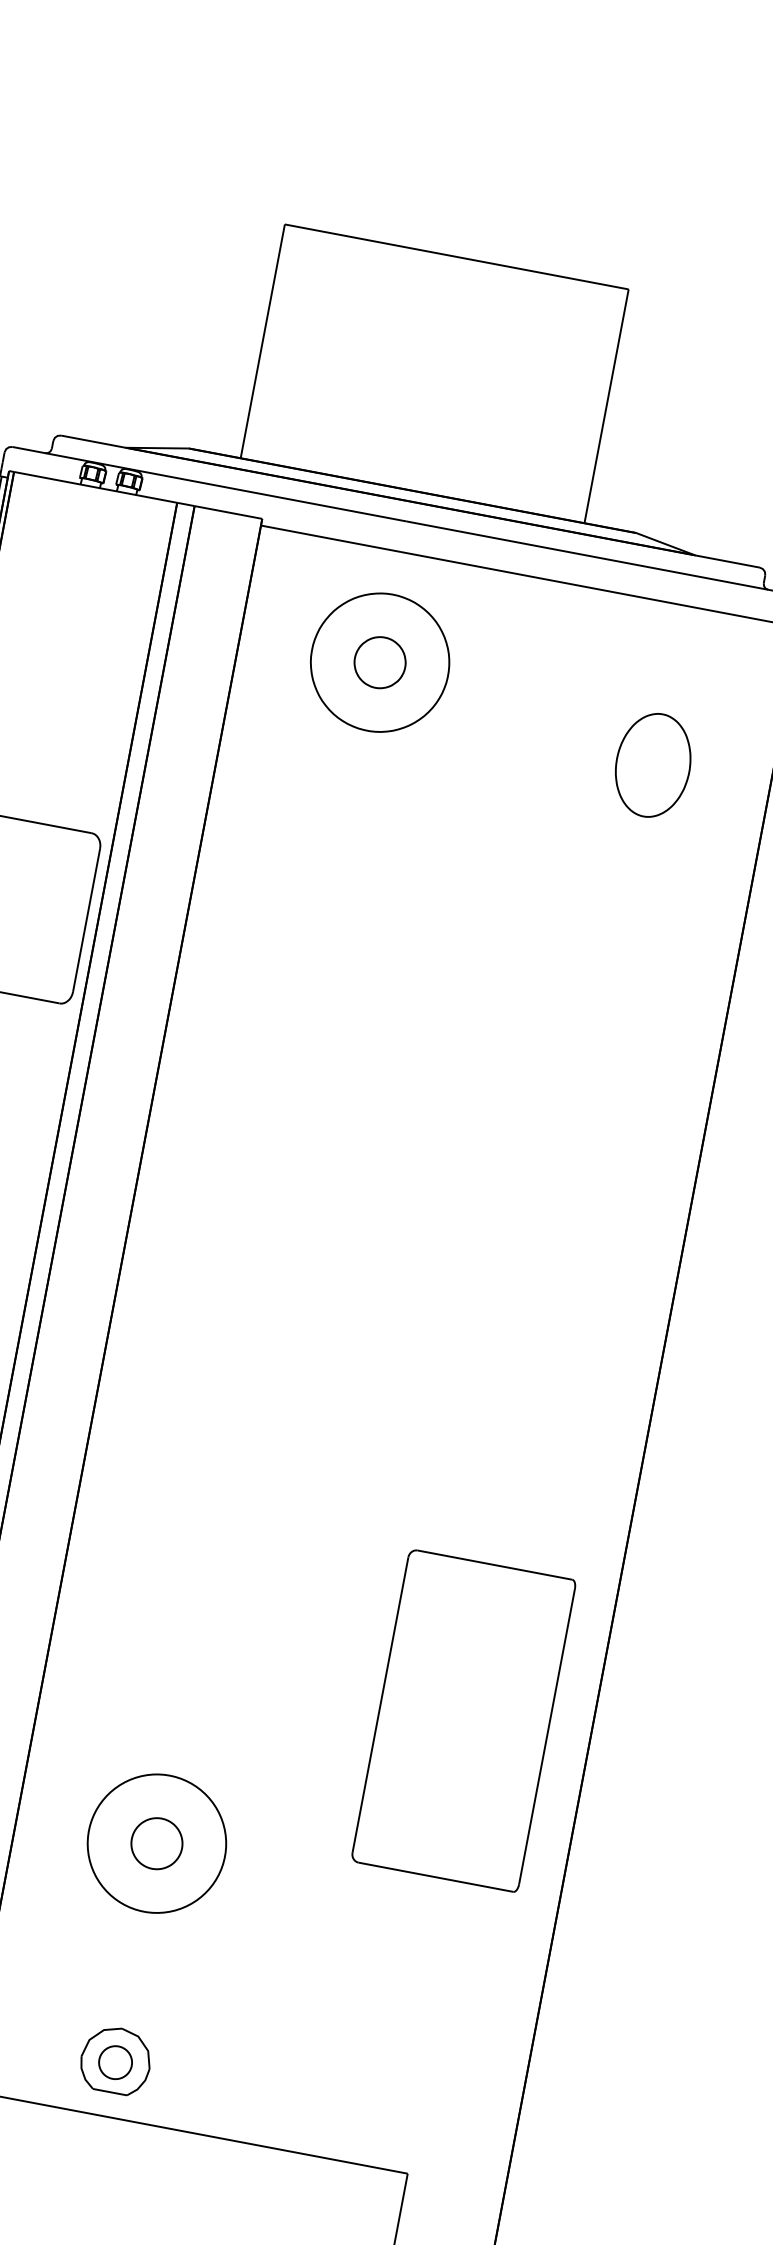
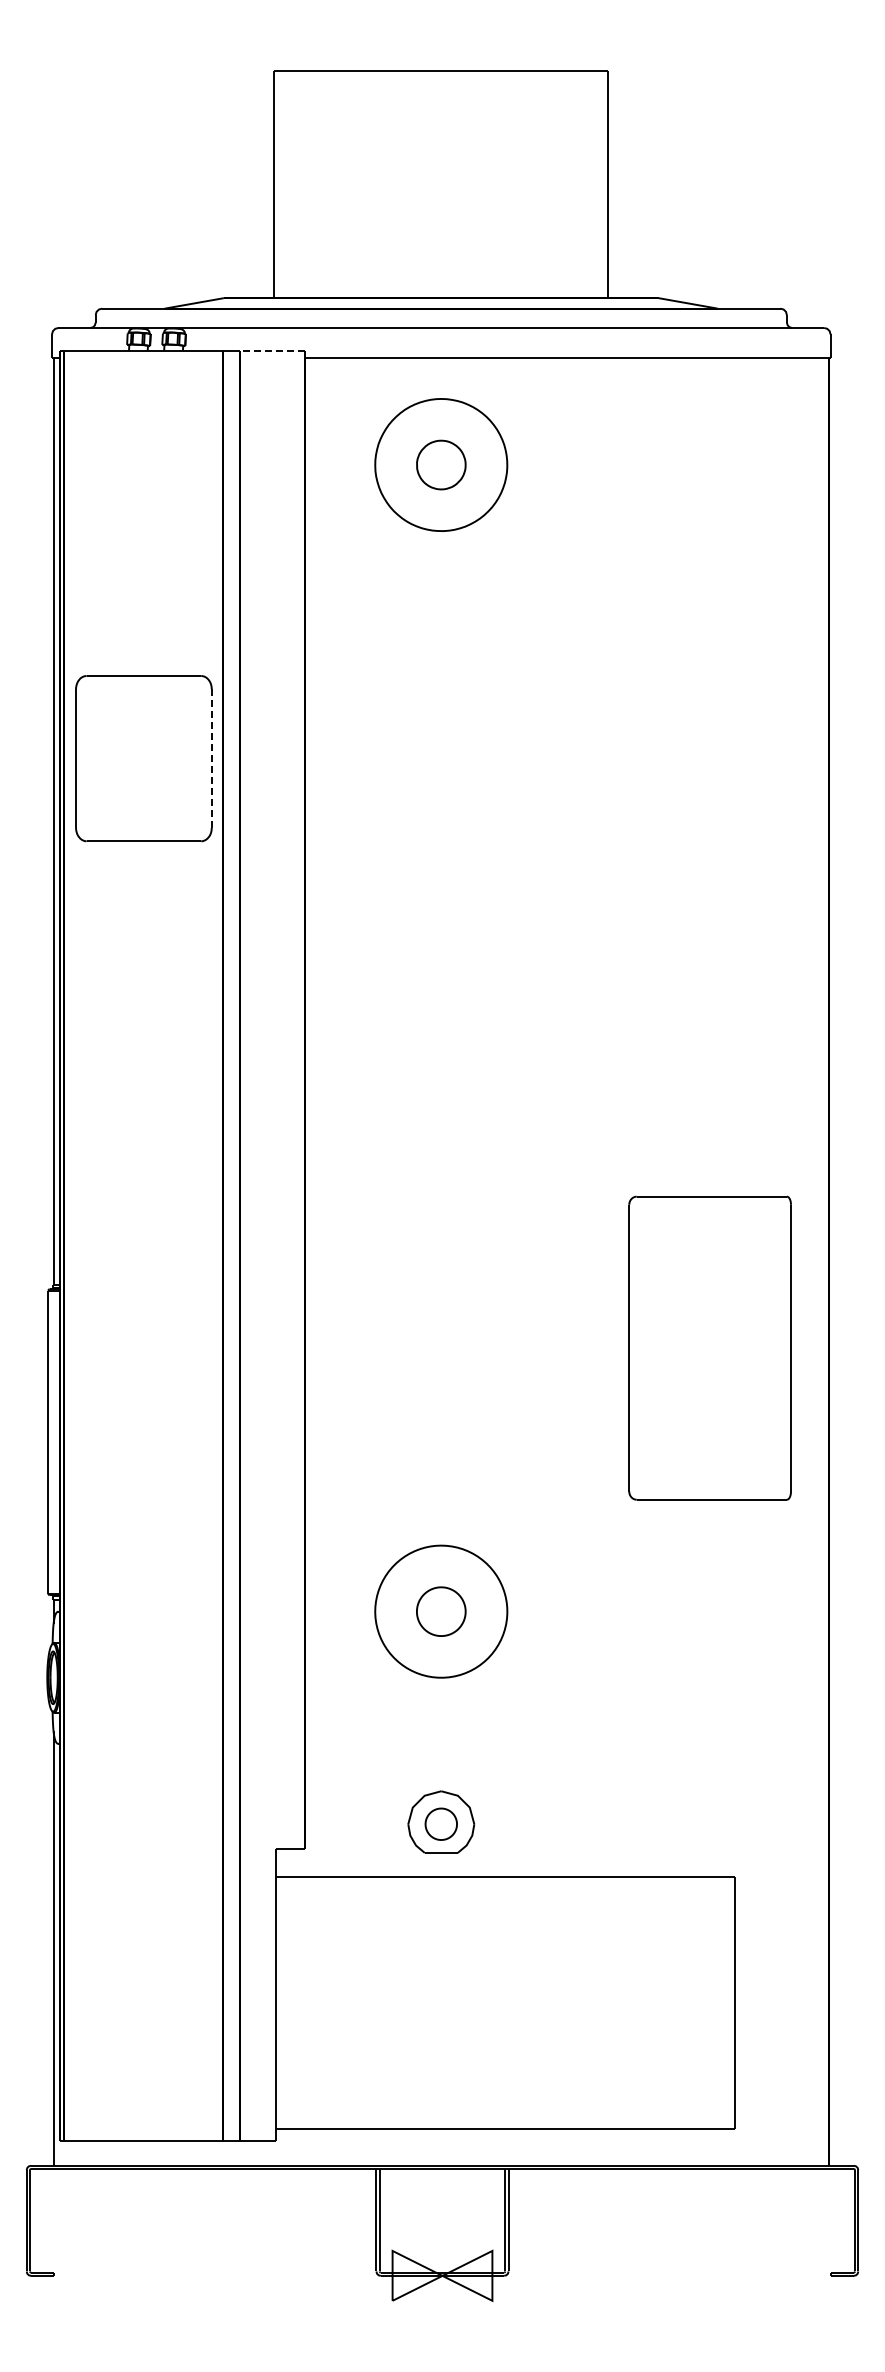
line: (228, 512) -> (272, 351), solid -> dashed
part: (653, 764) -> (715, 512), removed
line: (86, 920) -> (211, 758), solid -> dashed
part: (463, 1720) -> (709, 1347), moved

